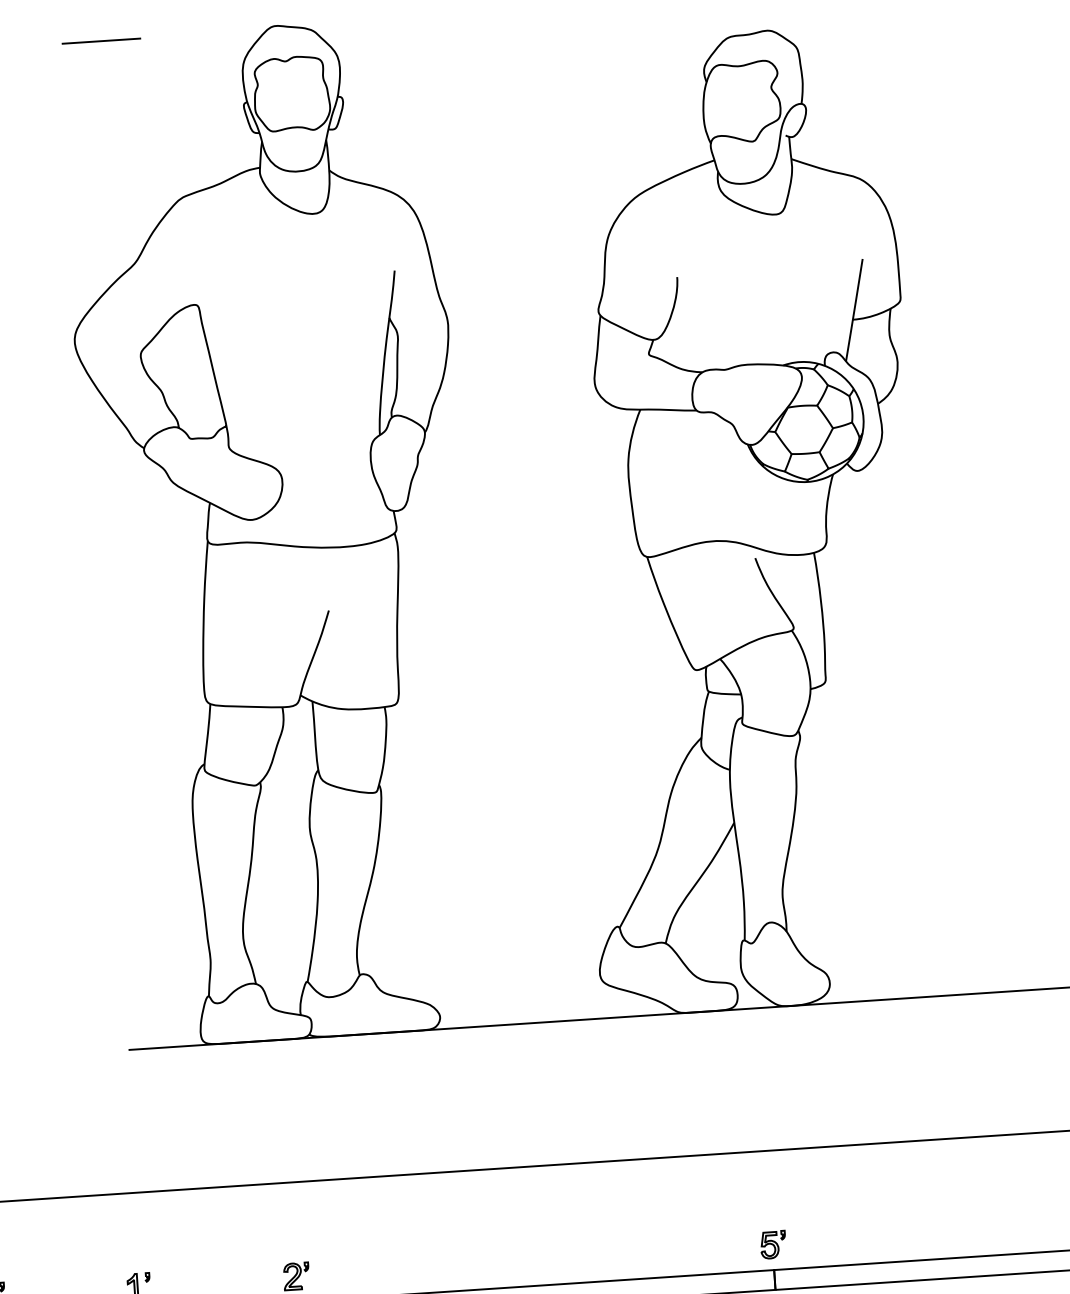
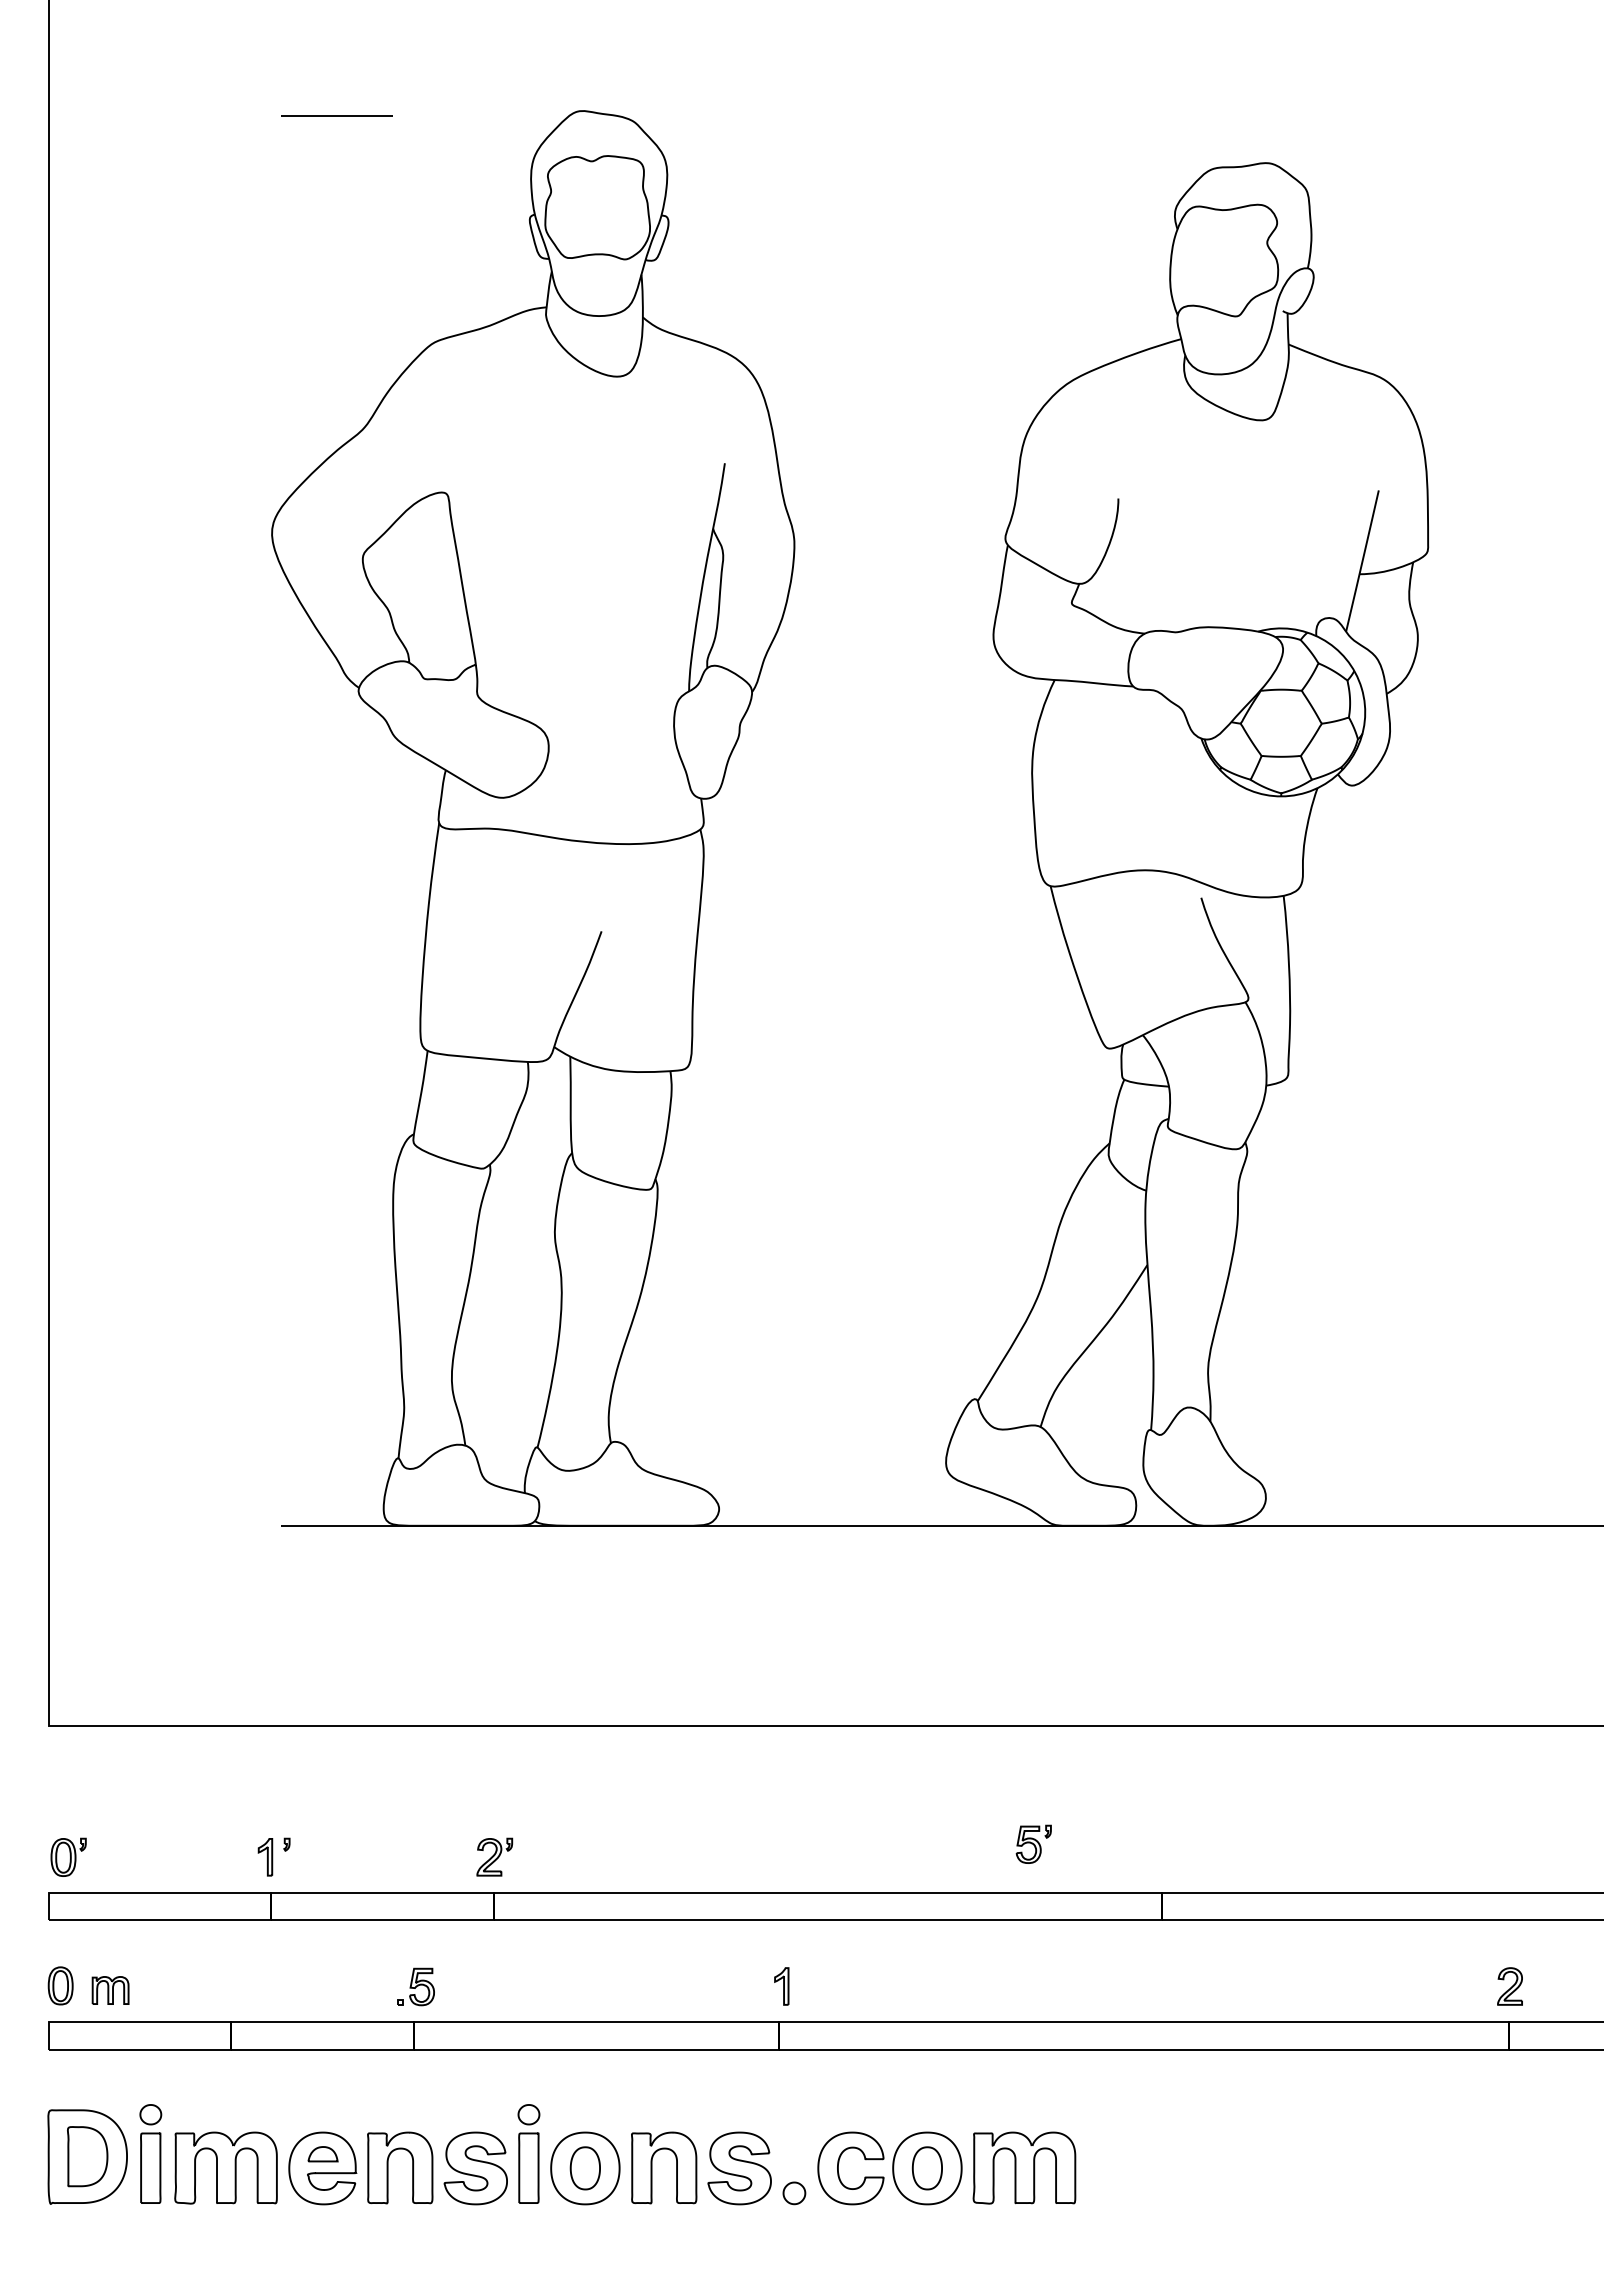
part: (773, 1244) -> (1033, 1843), moved

